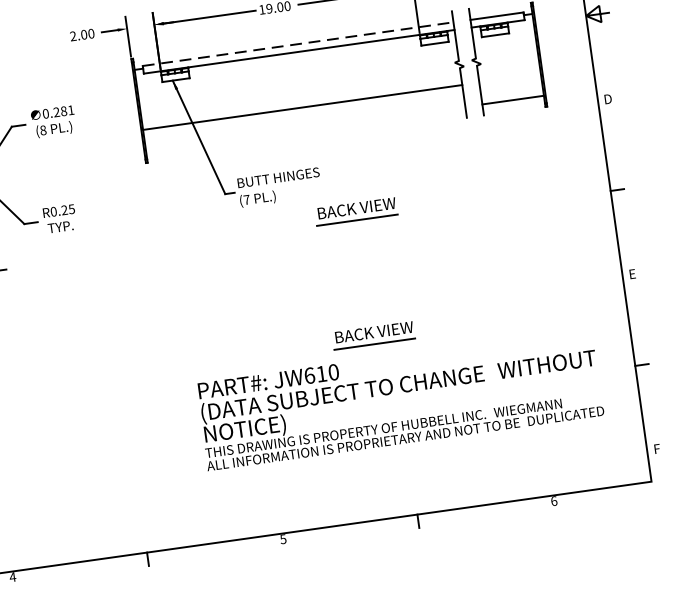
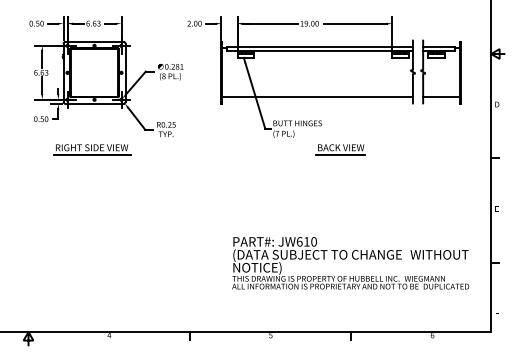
line: (298, 43) -> (320, 46), dashed -> solid
line: (302, 107) -> (317, 97), moved
part: (373, 335) -> (340, 223), removed

